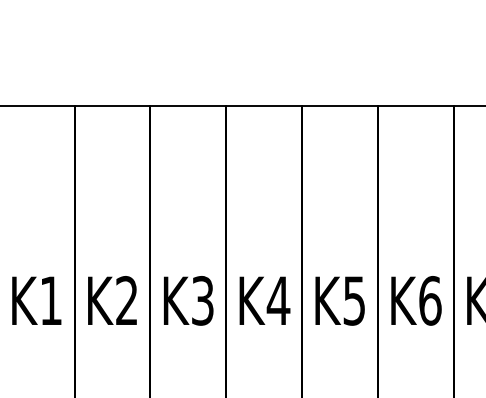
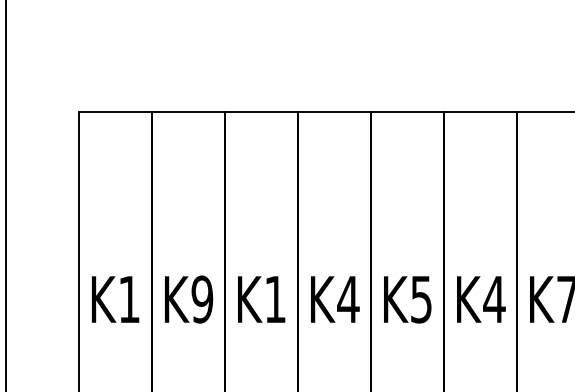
text: (127, 300) -> (202, 299), K2 -> K9
text: (202, 300) -> (275, 299), K3 -> K1
text: (430, 300) -> (494, 299), K6 -> K4

